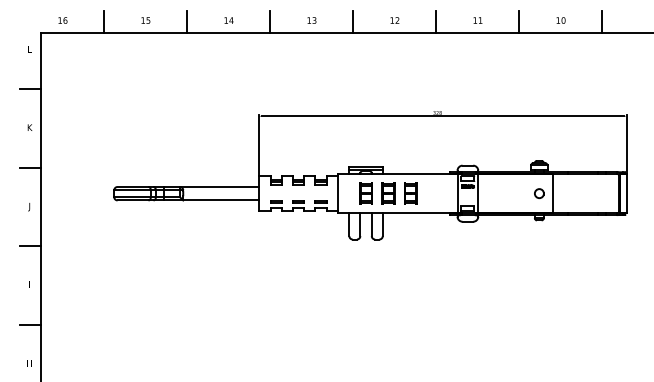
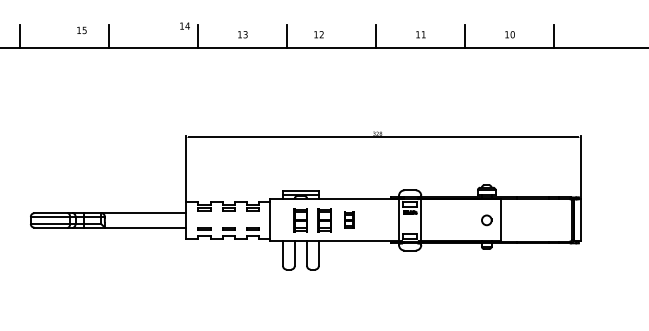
text: (145, 20) -> (81, 30), moved
text: (228, 20) -> (184, 26), moved
text: (394, 20) -> (318, 34), moved
part: (410, 193) -> (348, 220), size x0.7

